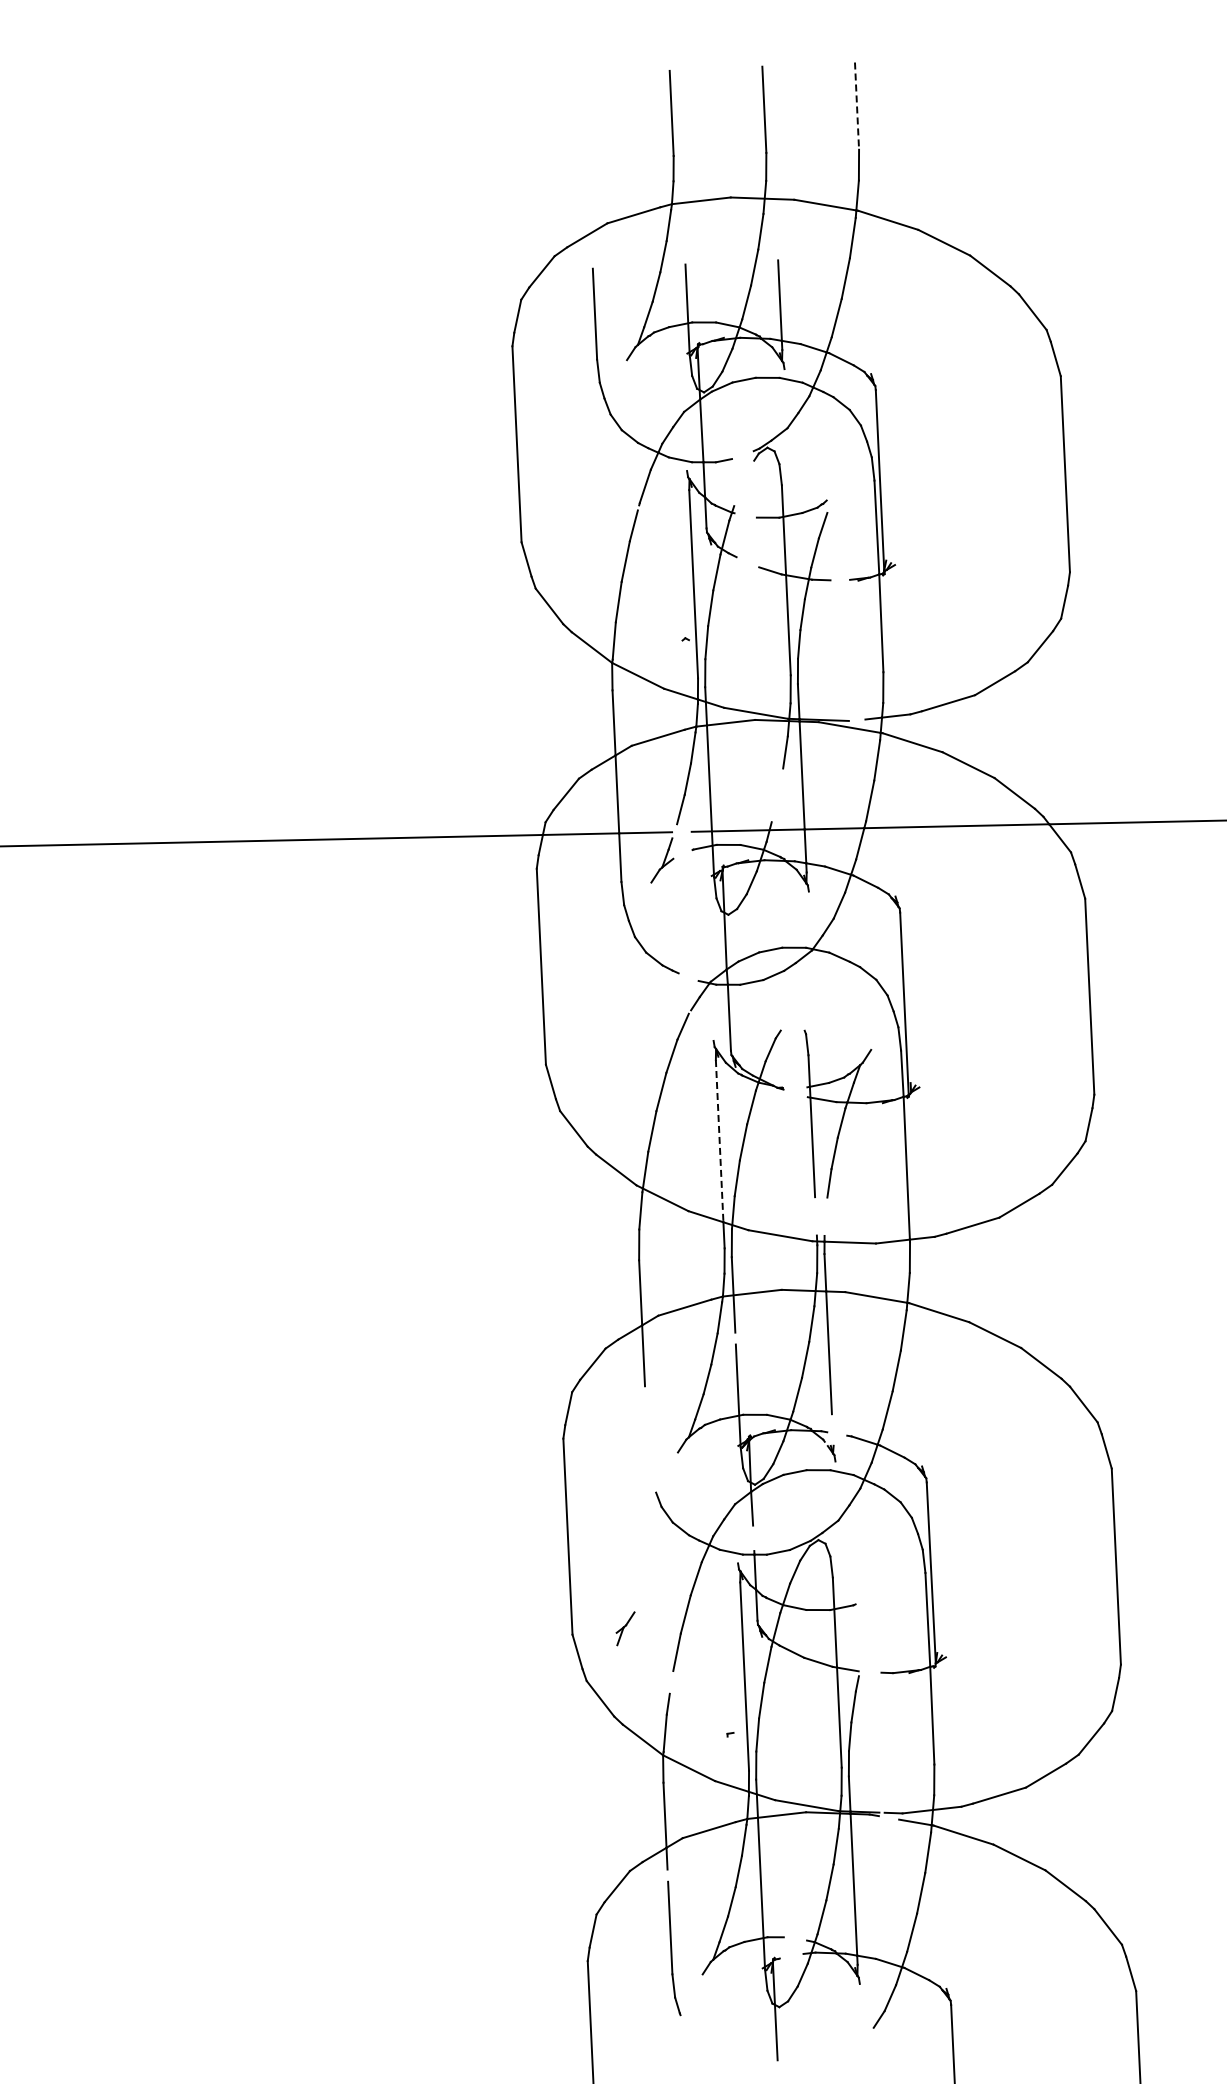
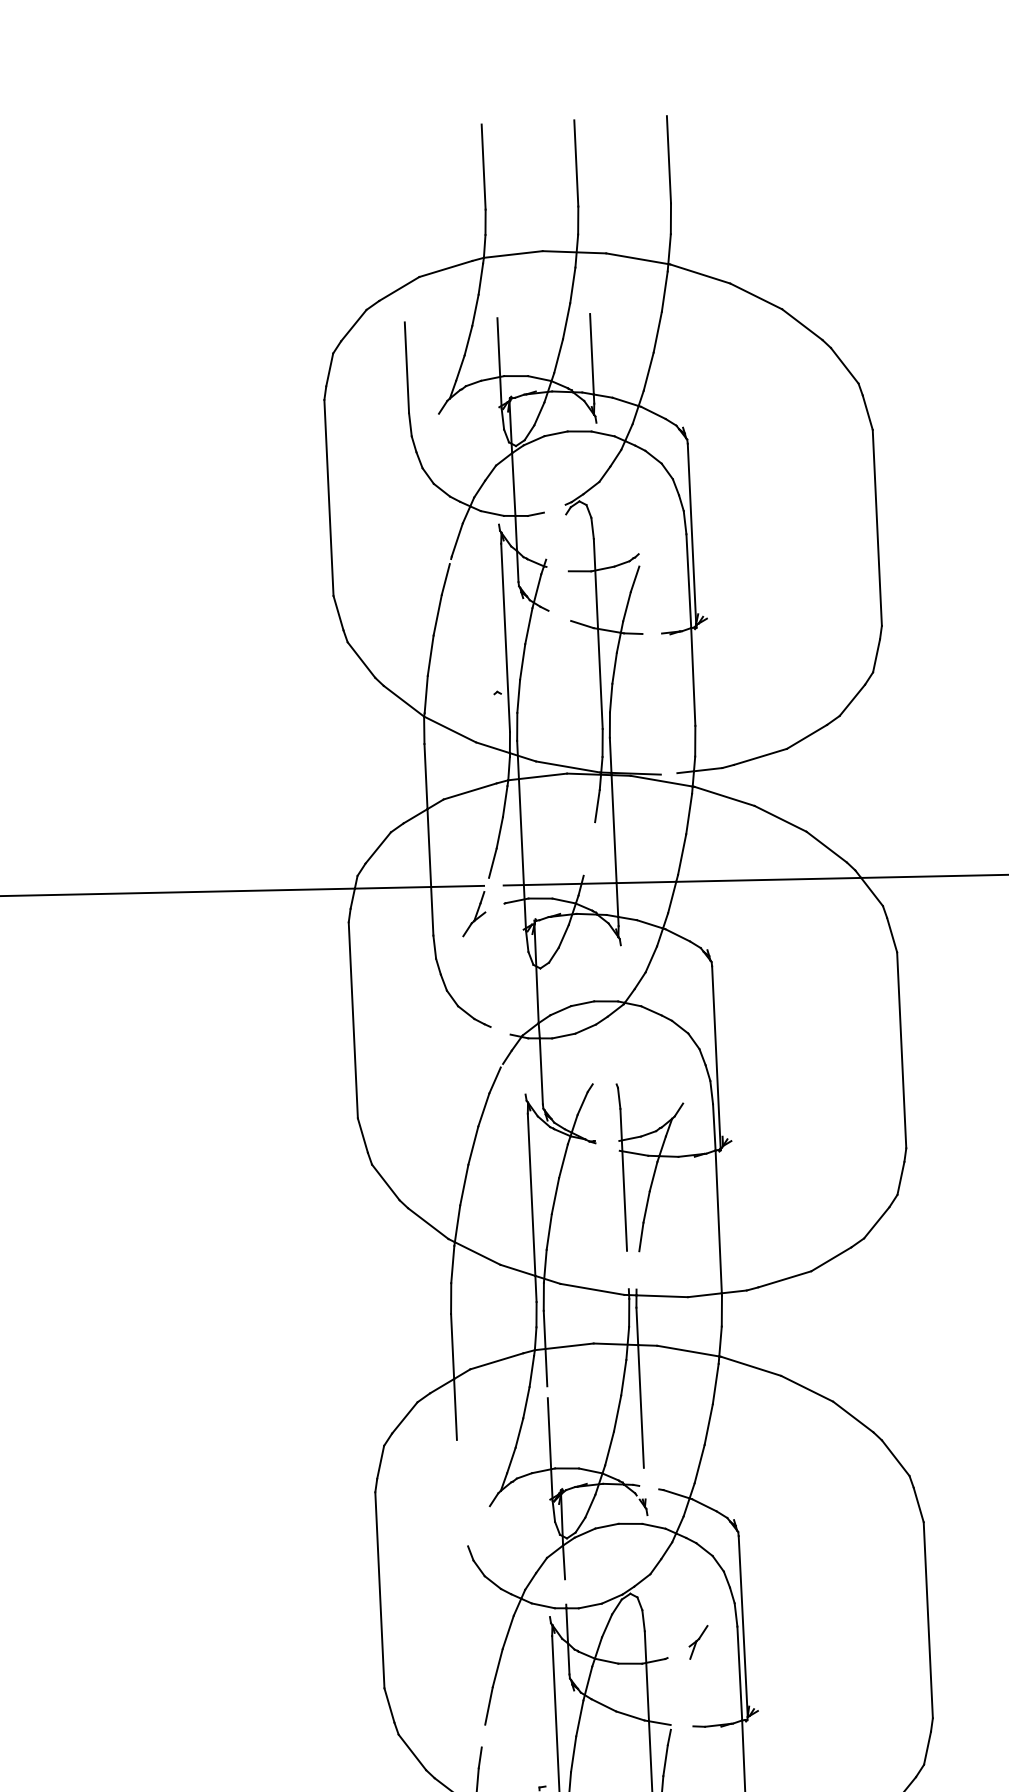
line: (857, 106) -> (669, 160), dashed -> solid
line: (719, 1141) -> (531, 1195), dashed -> solid
part: (625, 1628) -> (698, 1642), moved

